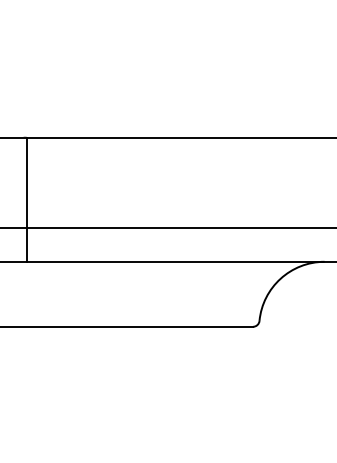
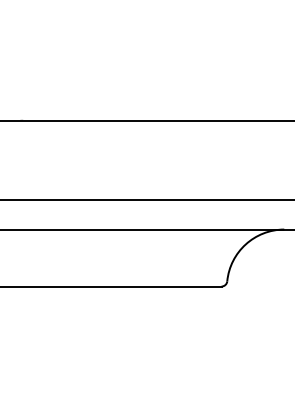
line: (27, 198) -> (23, 174), removed

